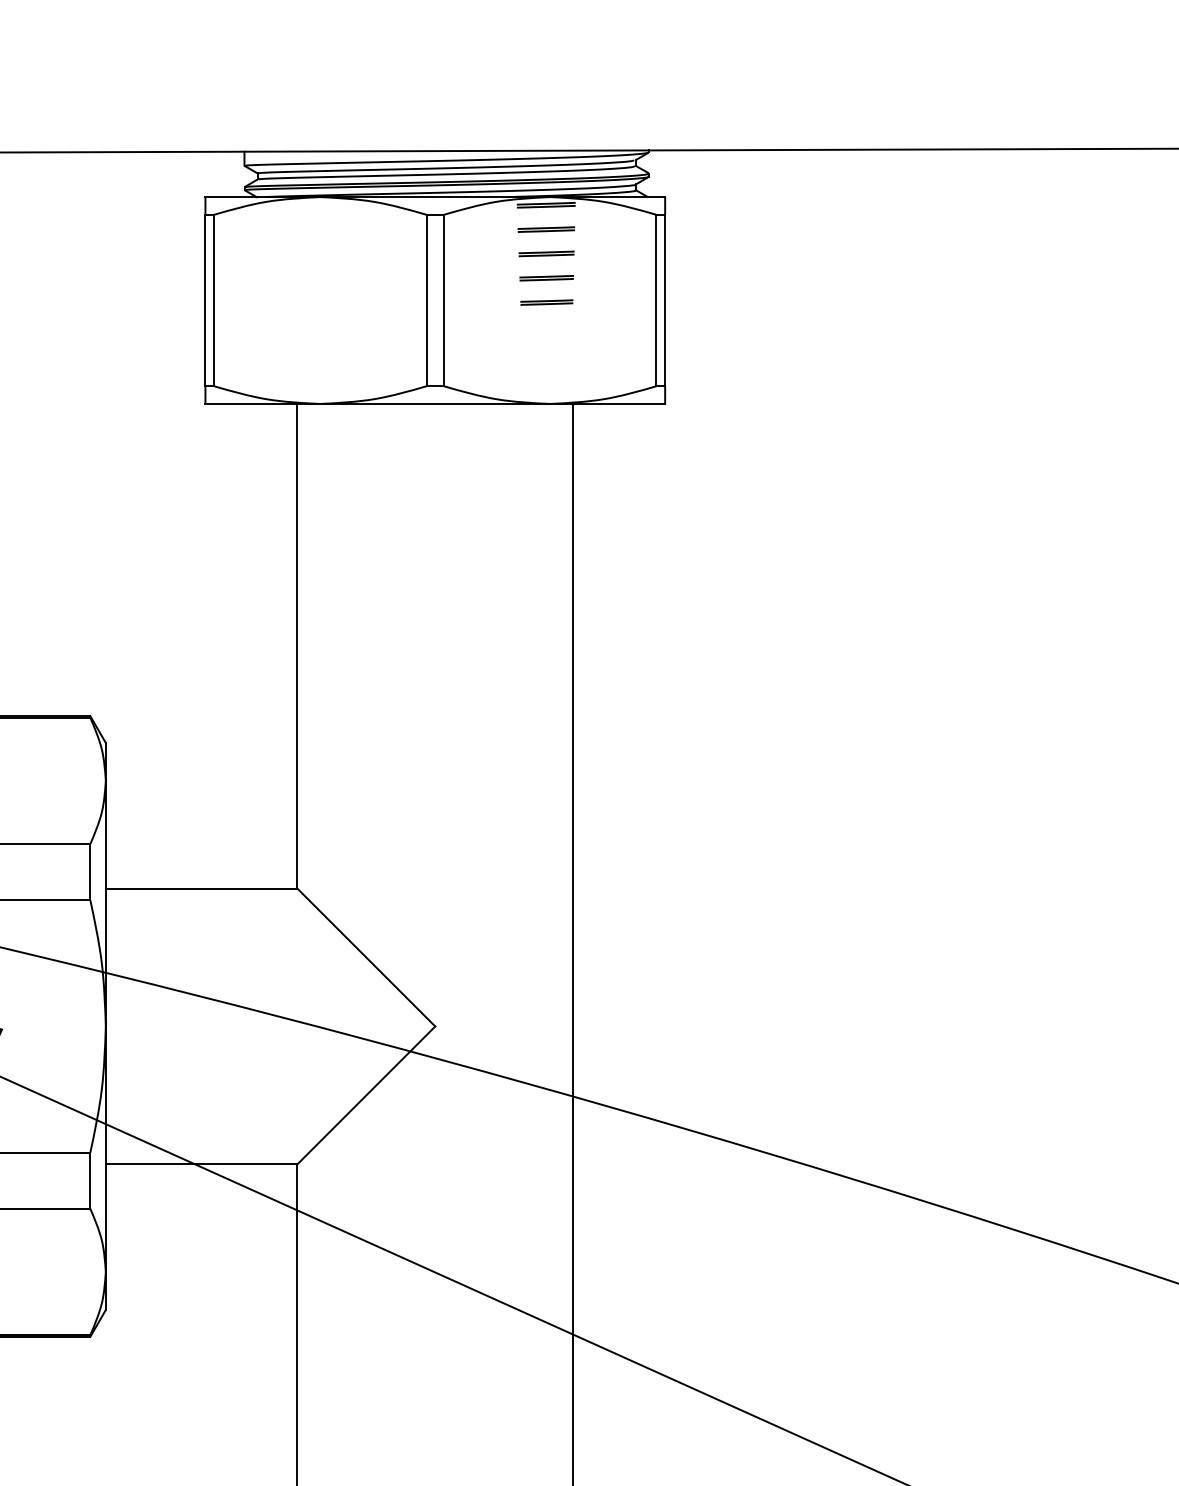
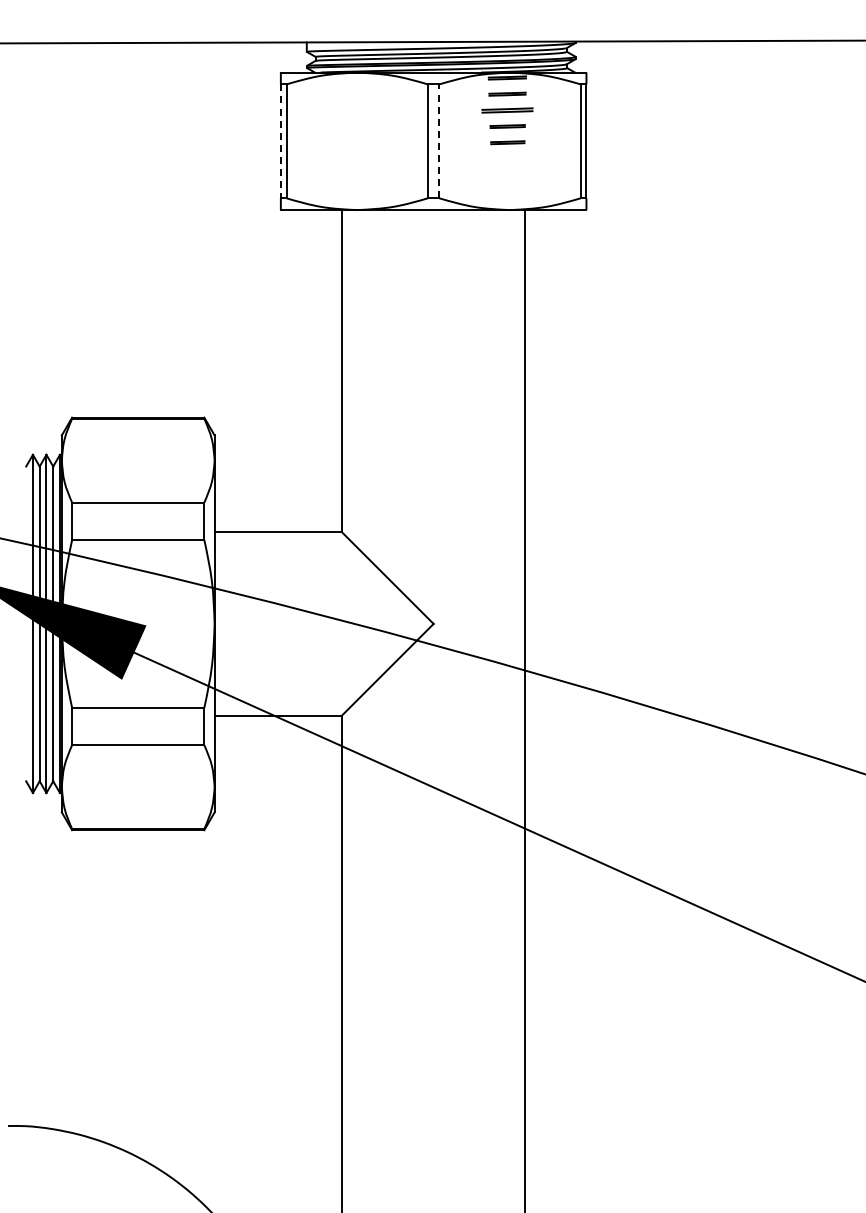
part: (546, 252) -> (507, 109), size x1.4
line: (204, 300) -> (280, 141), solid -> dashed
line: (444, 300) -> (439, 141), solid -> dashed

